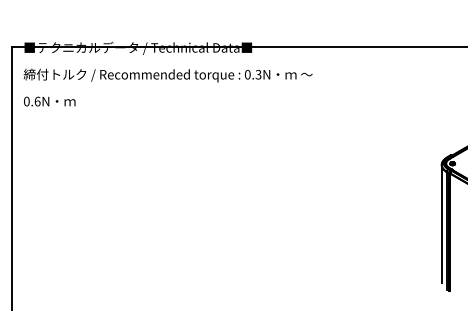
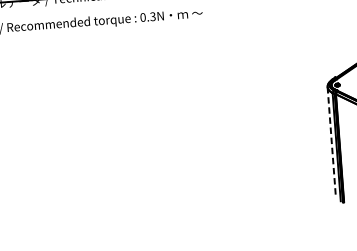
line: (441, 223) -> (331, 140), solid -> dashed

